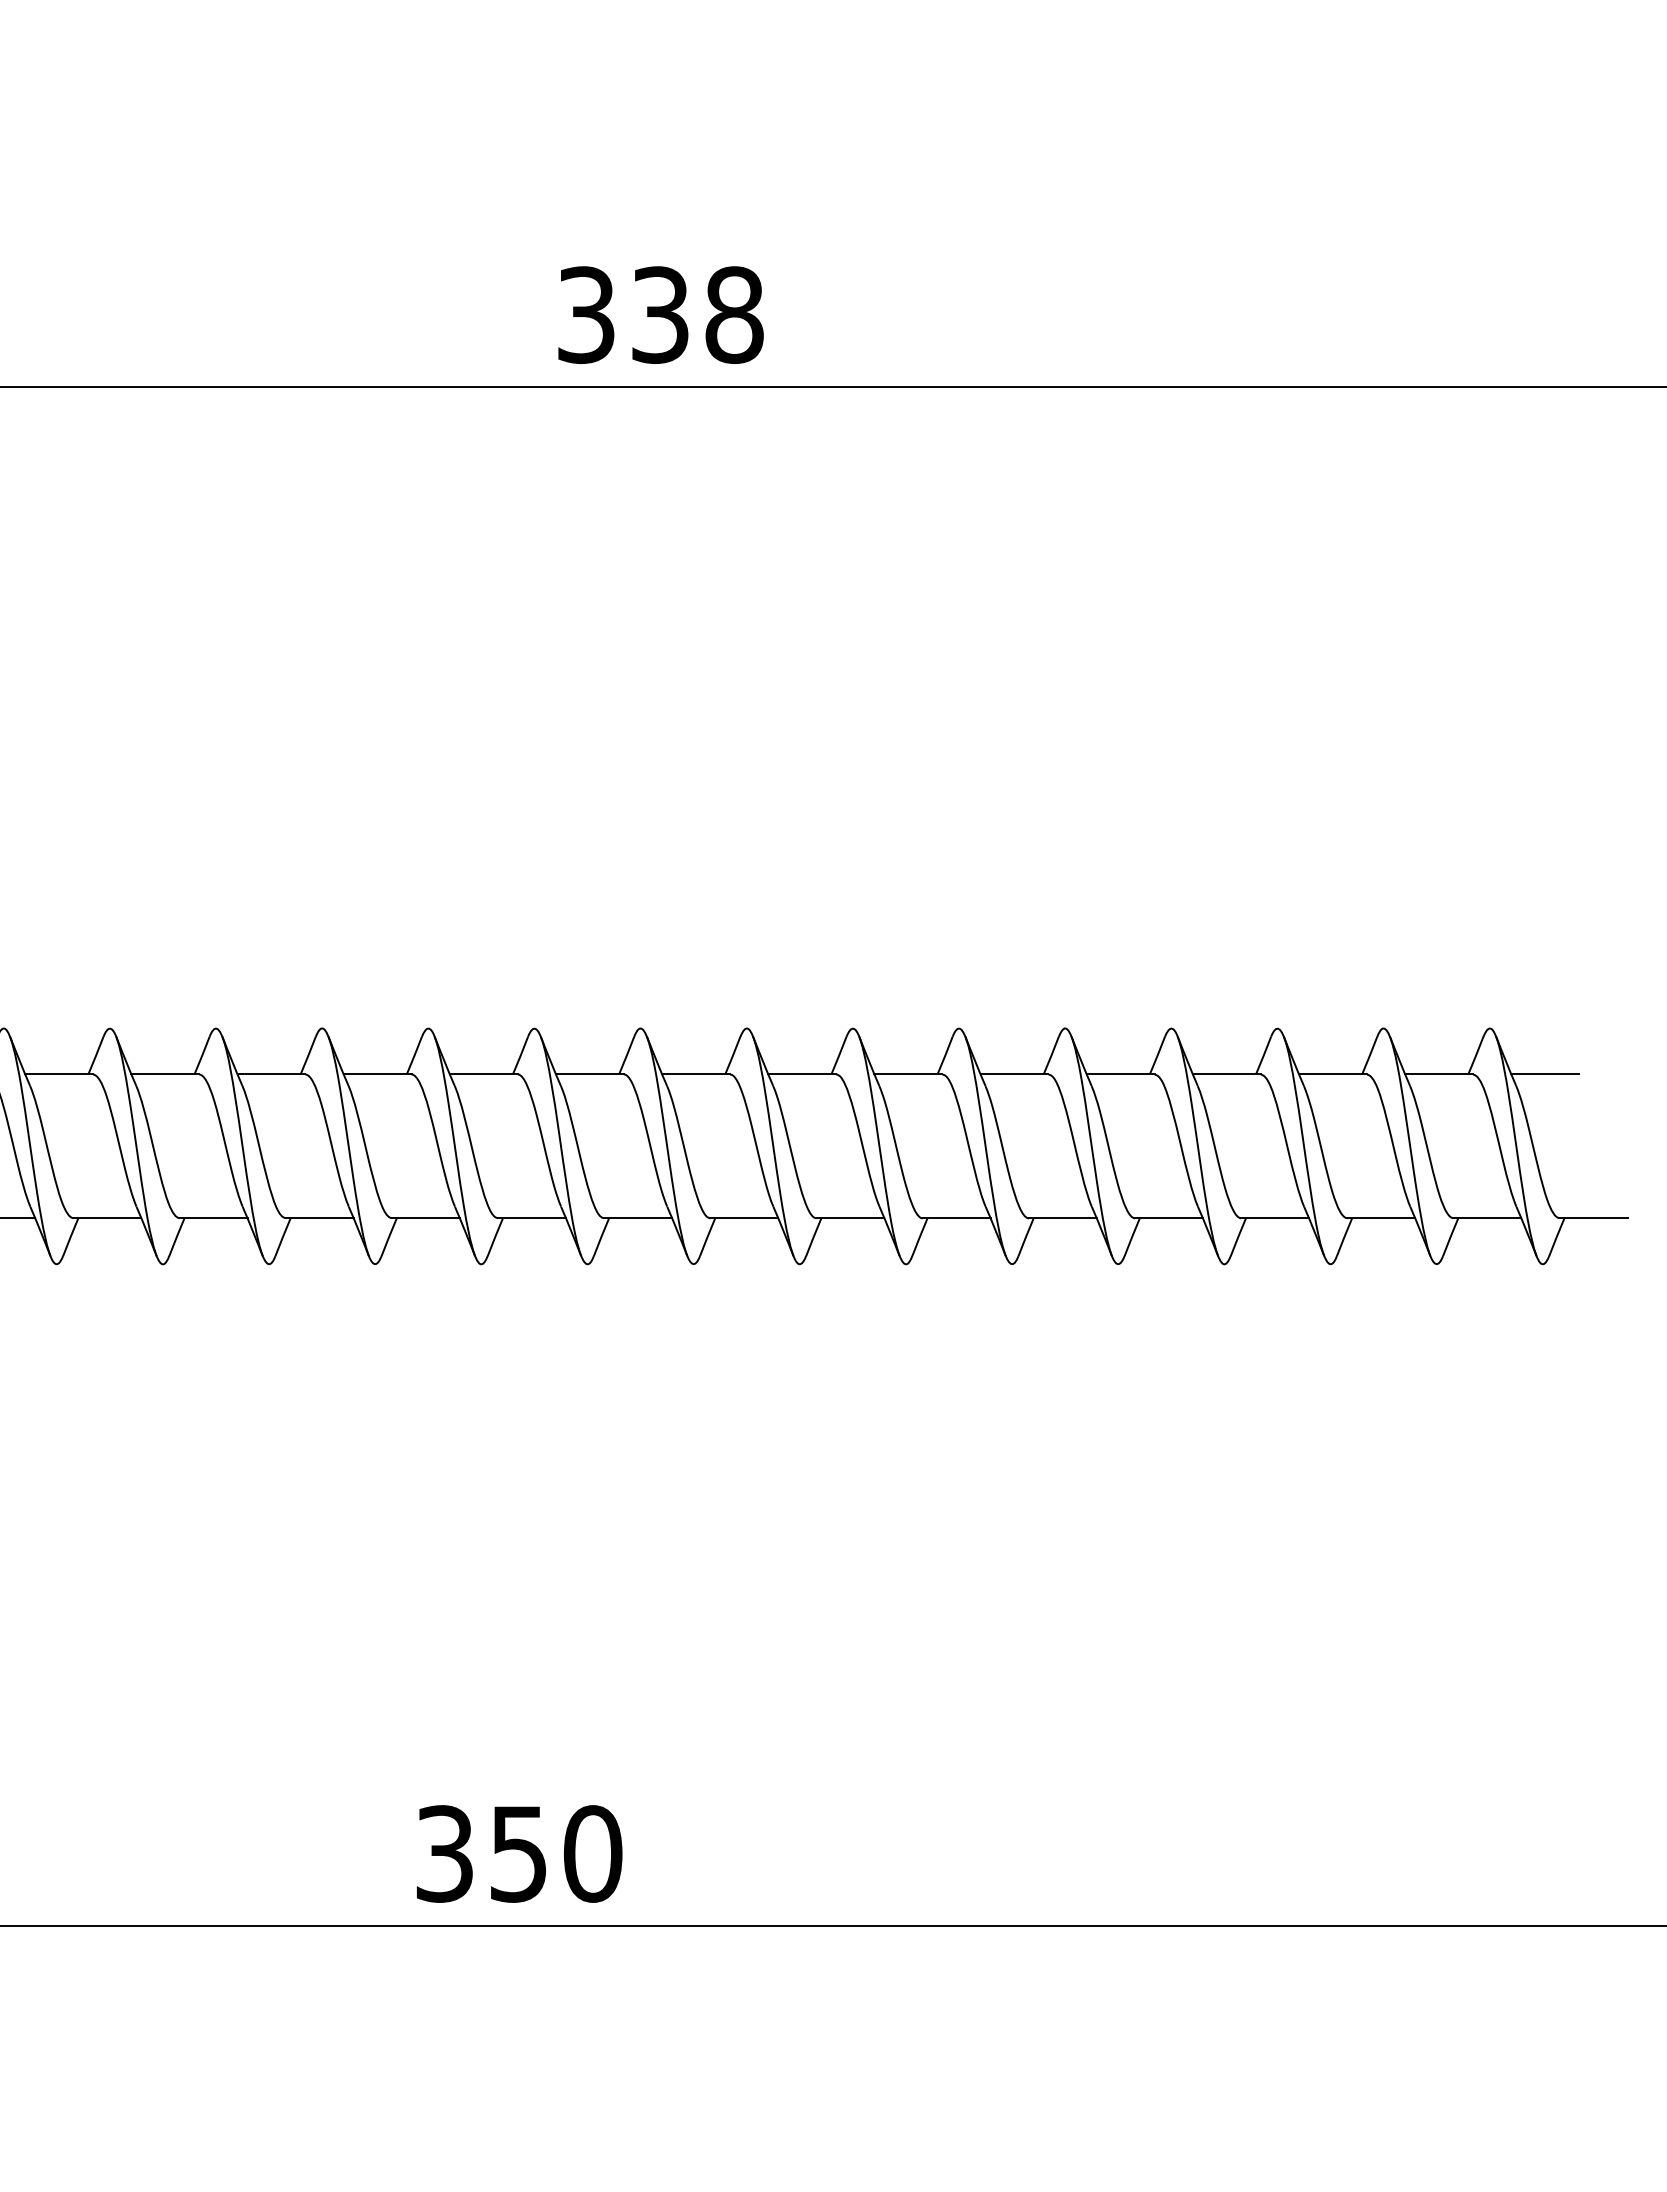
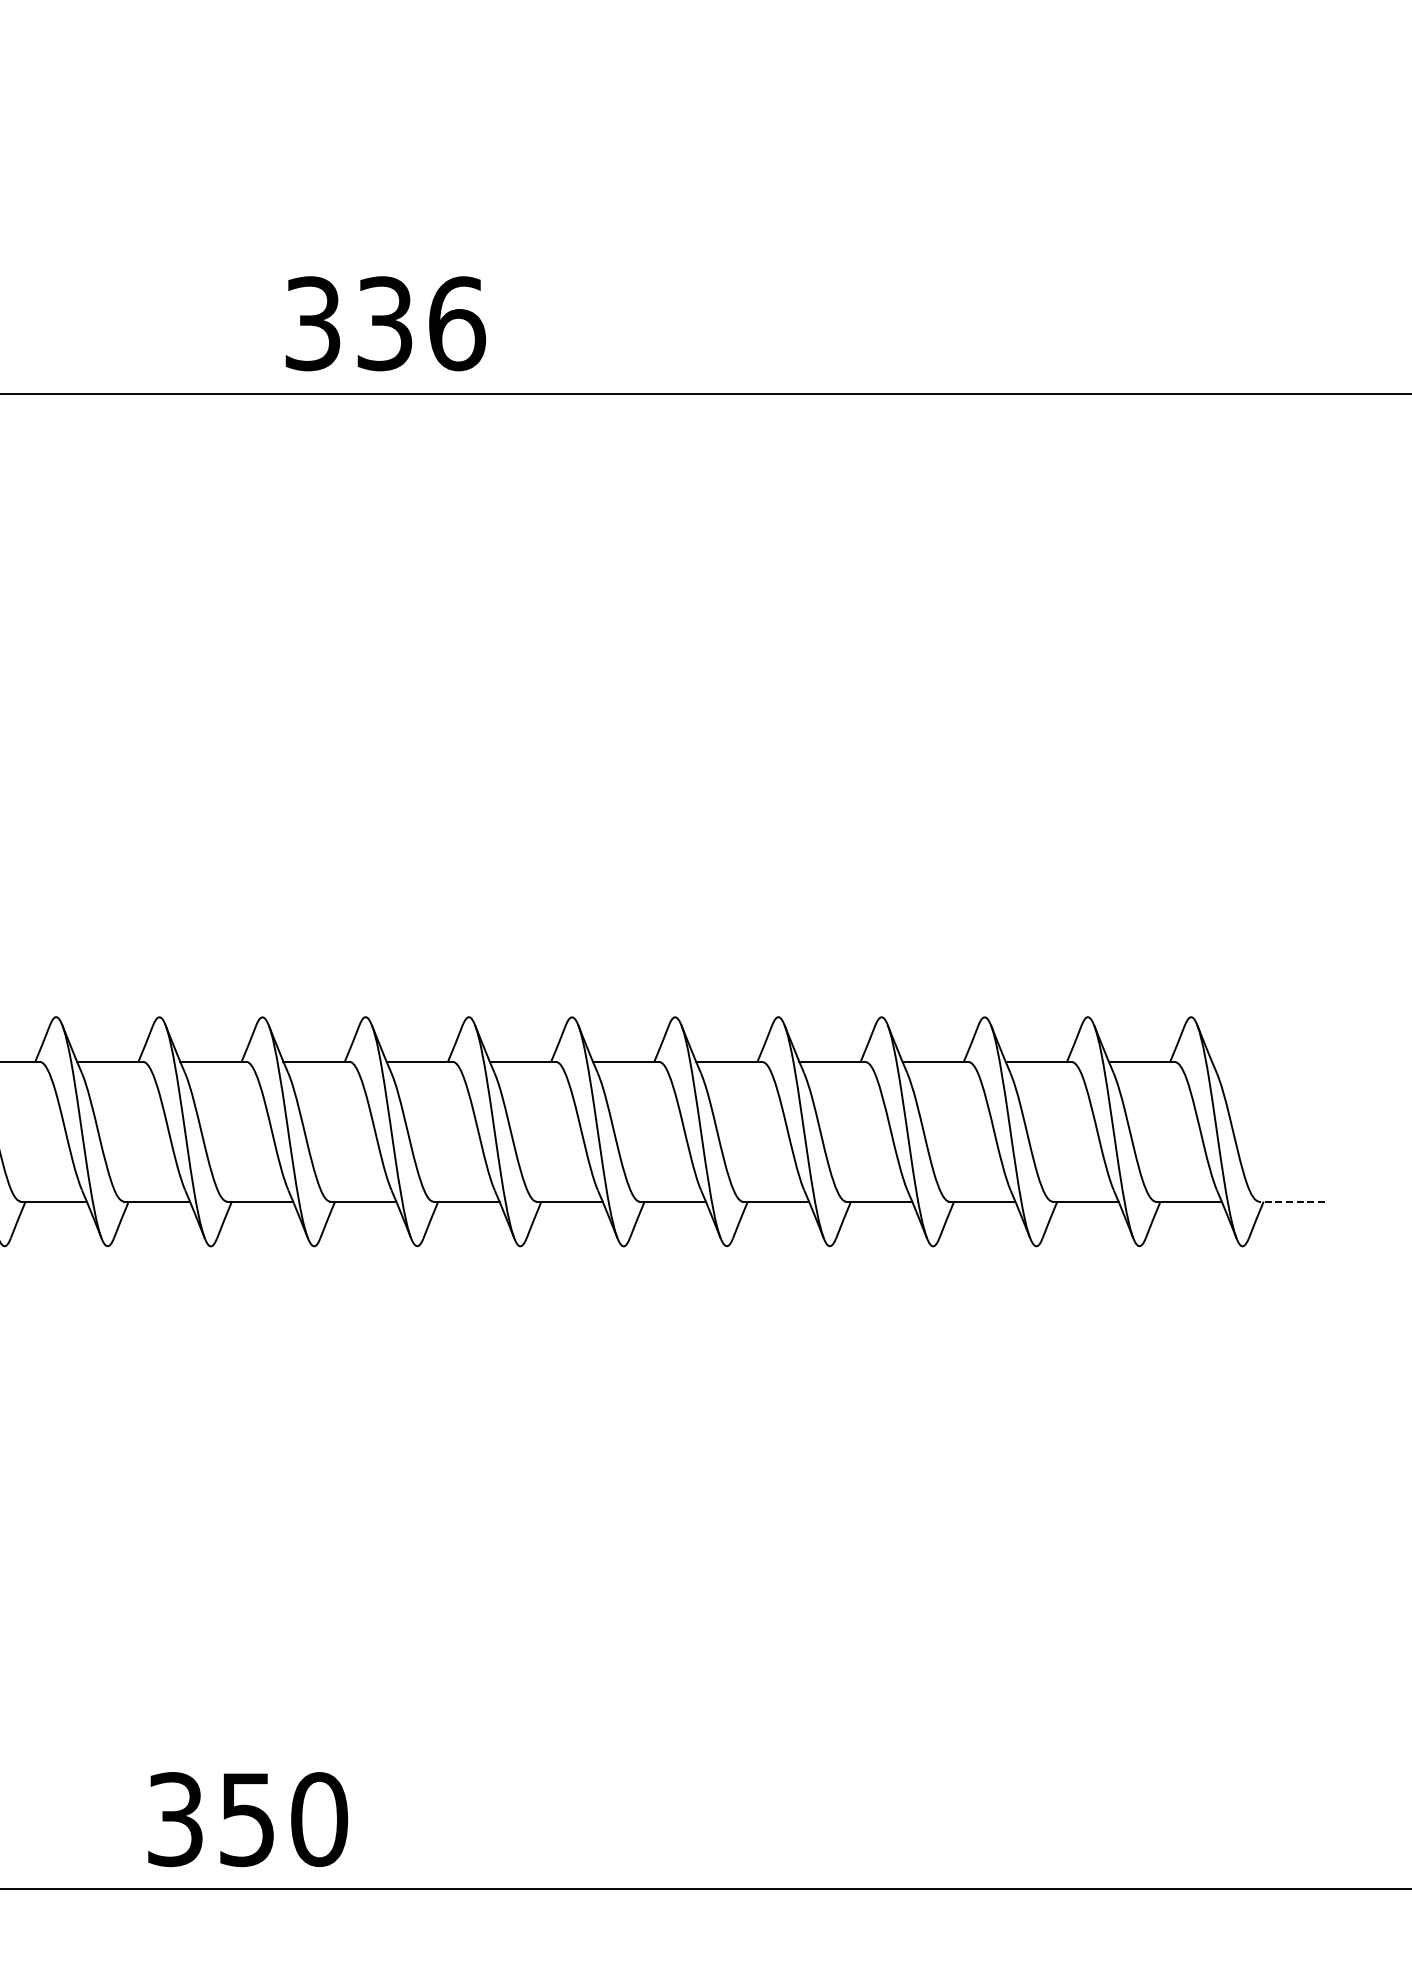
text: (734, 314) -> (456, 323), 338 -> 336
line: (1545, 1074) -> (1245, 1061), removed
line: (1593, 1218) -> (1291, 1201), solid -> dashed

